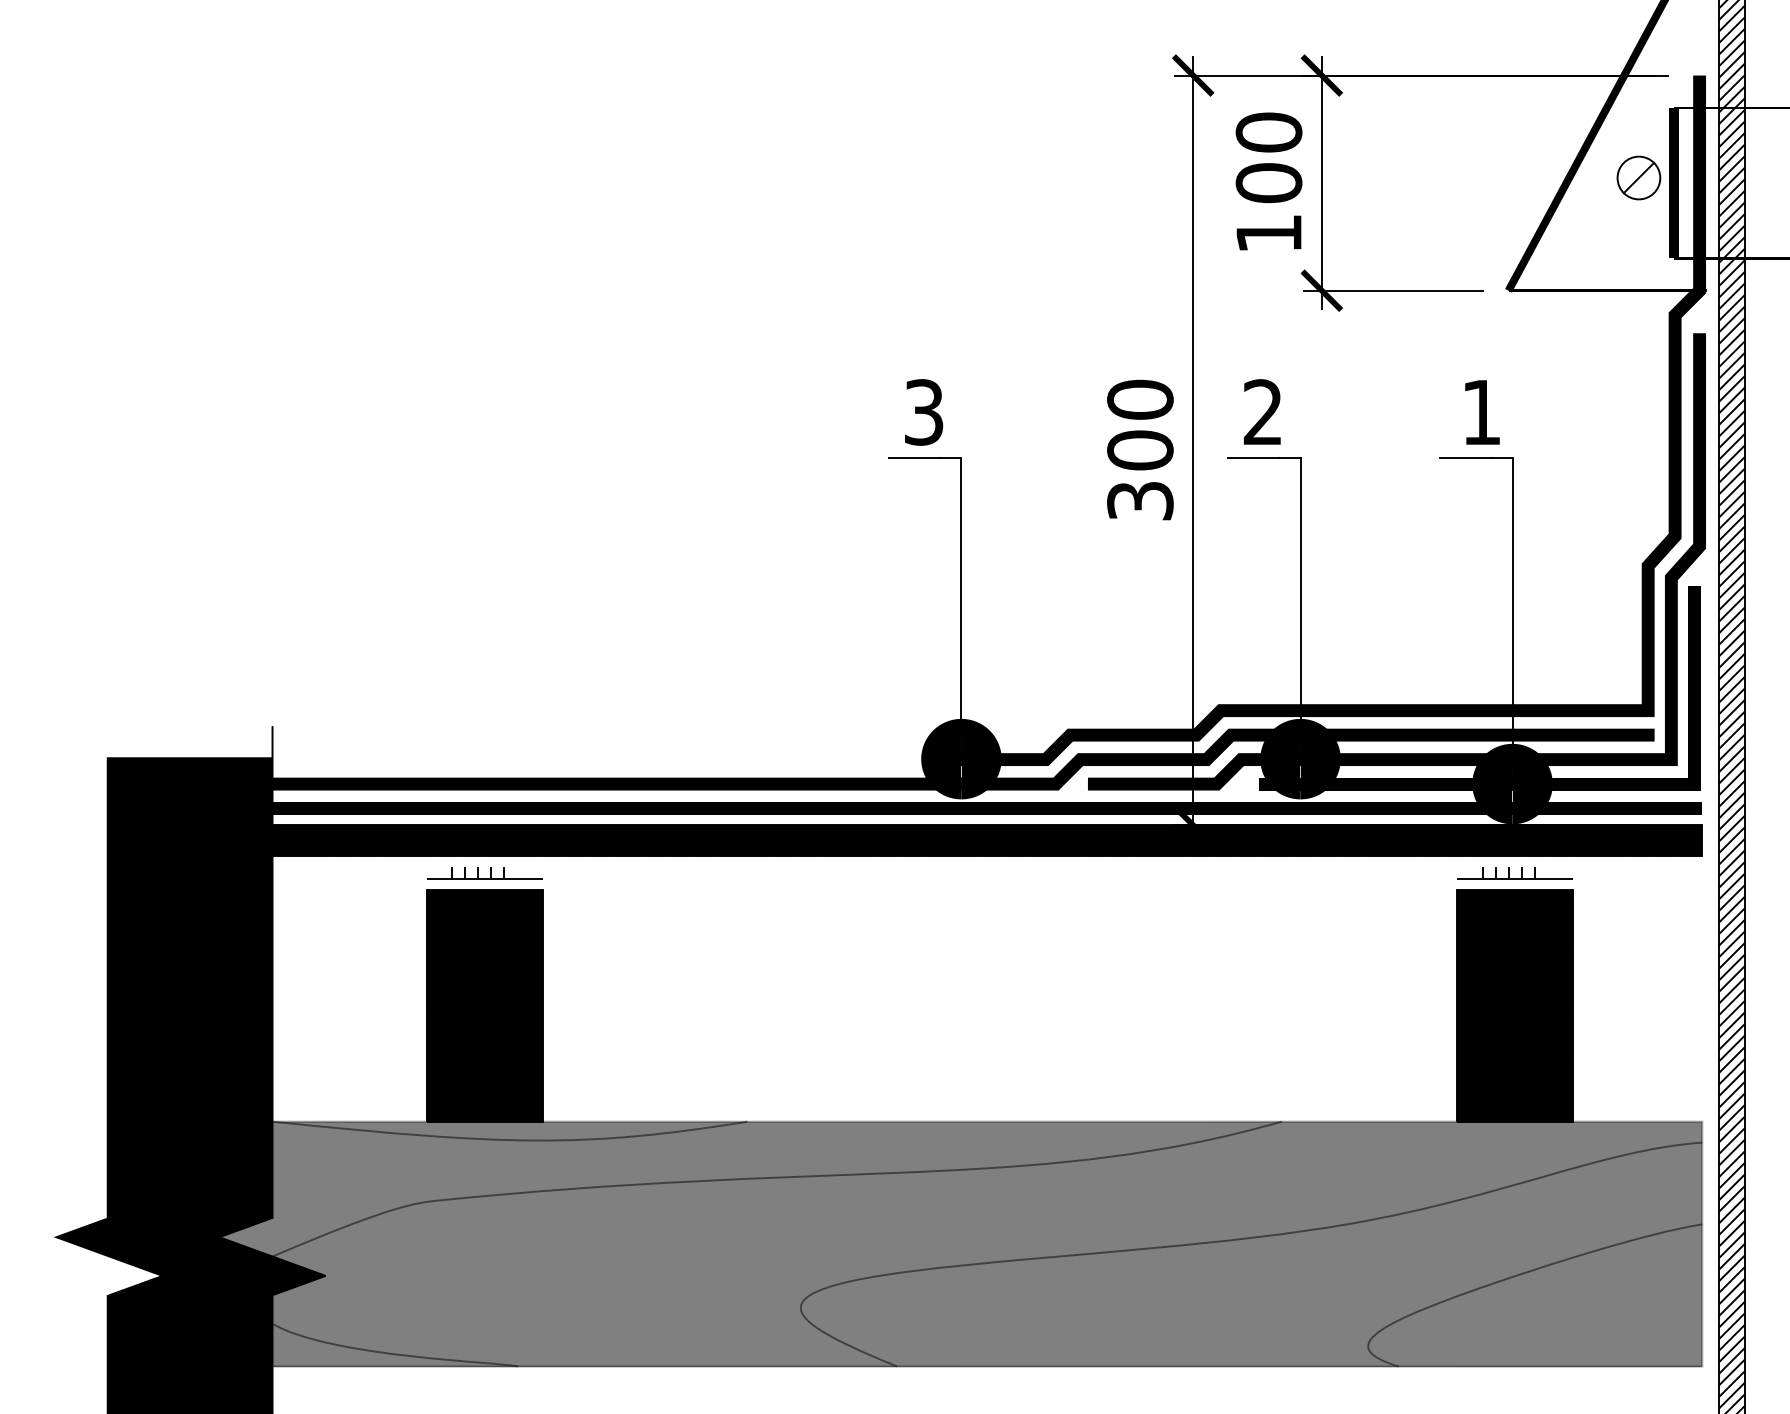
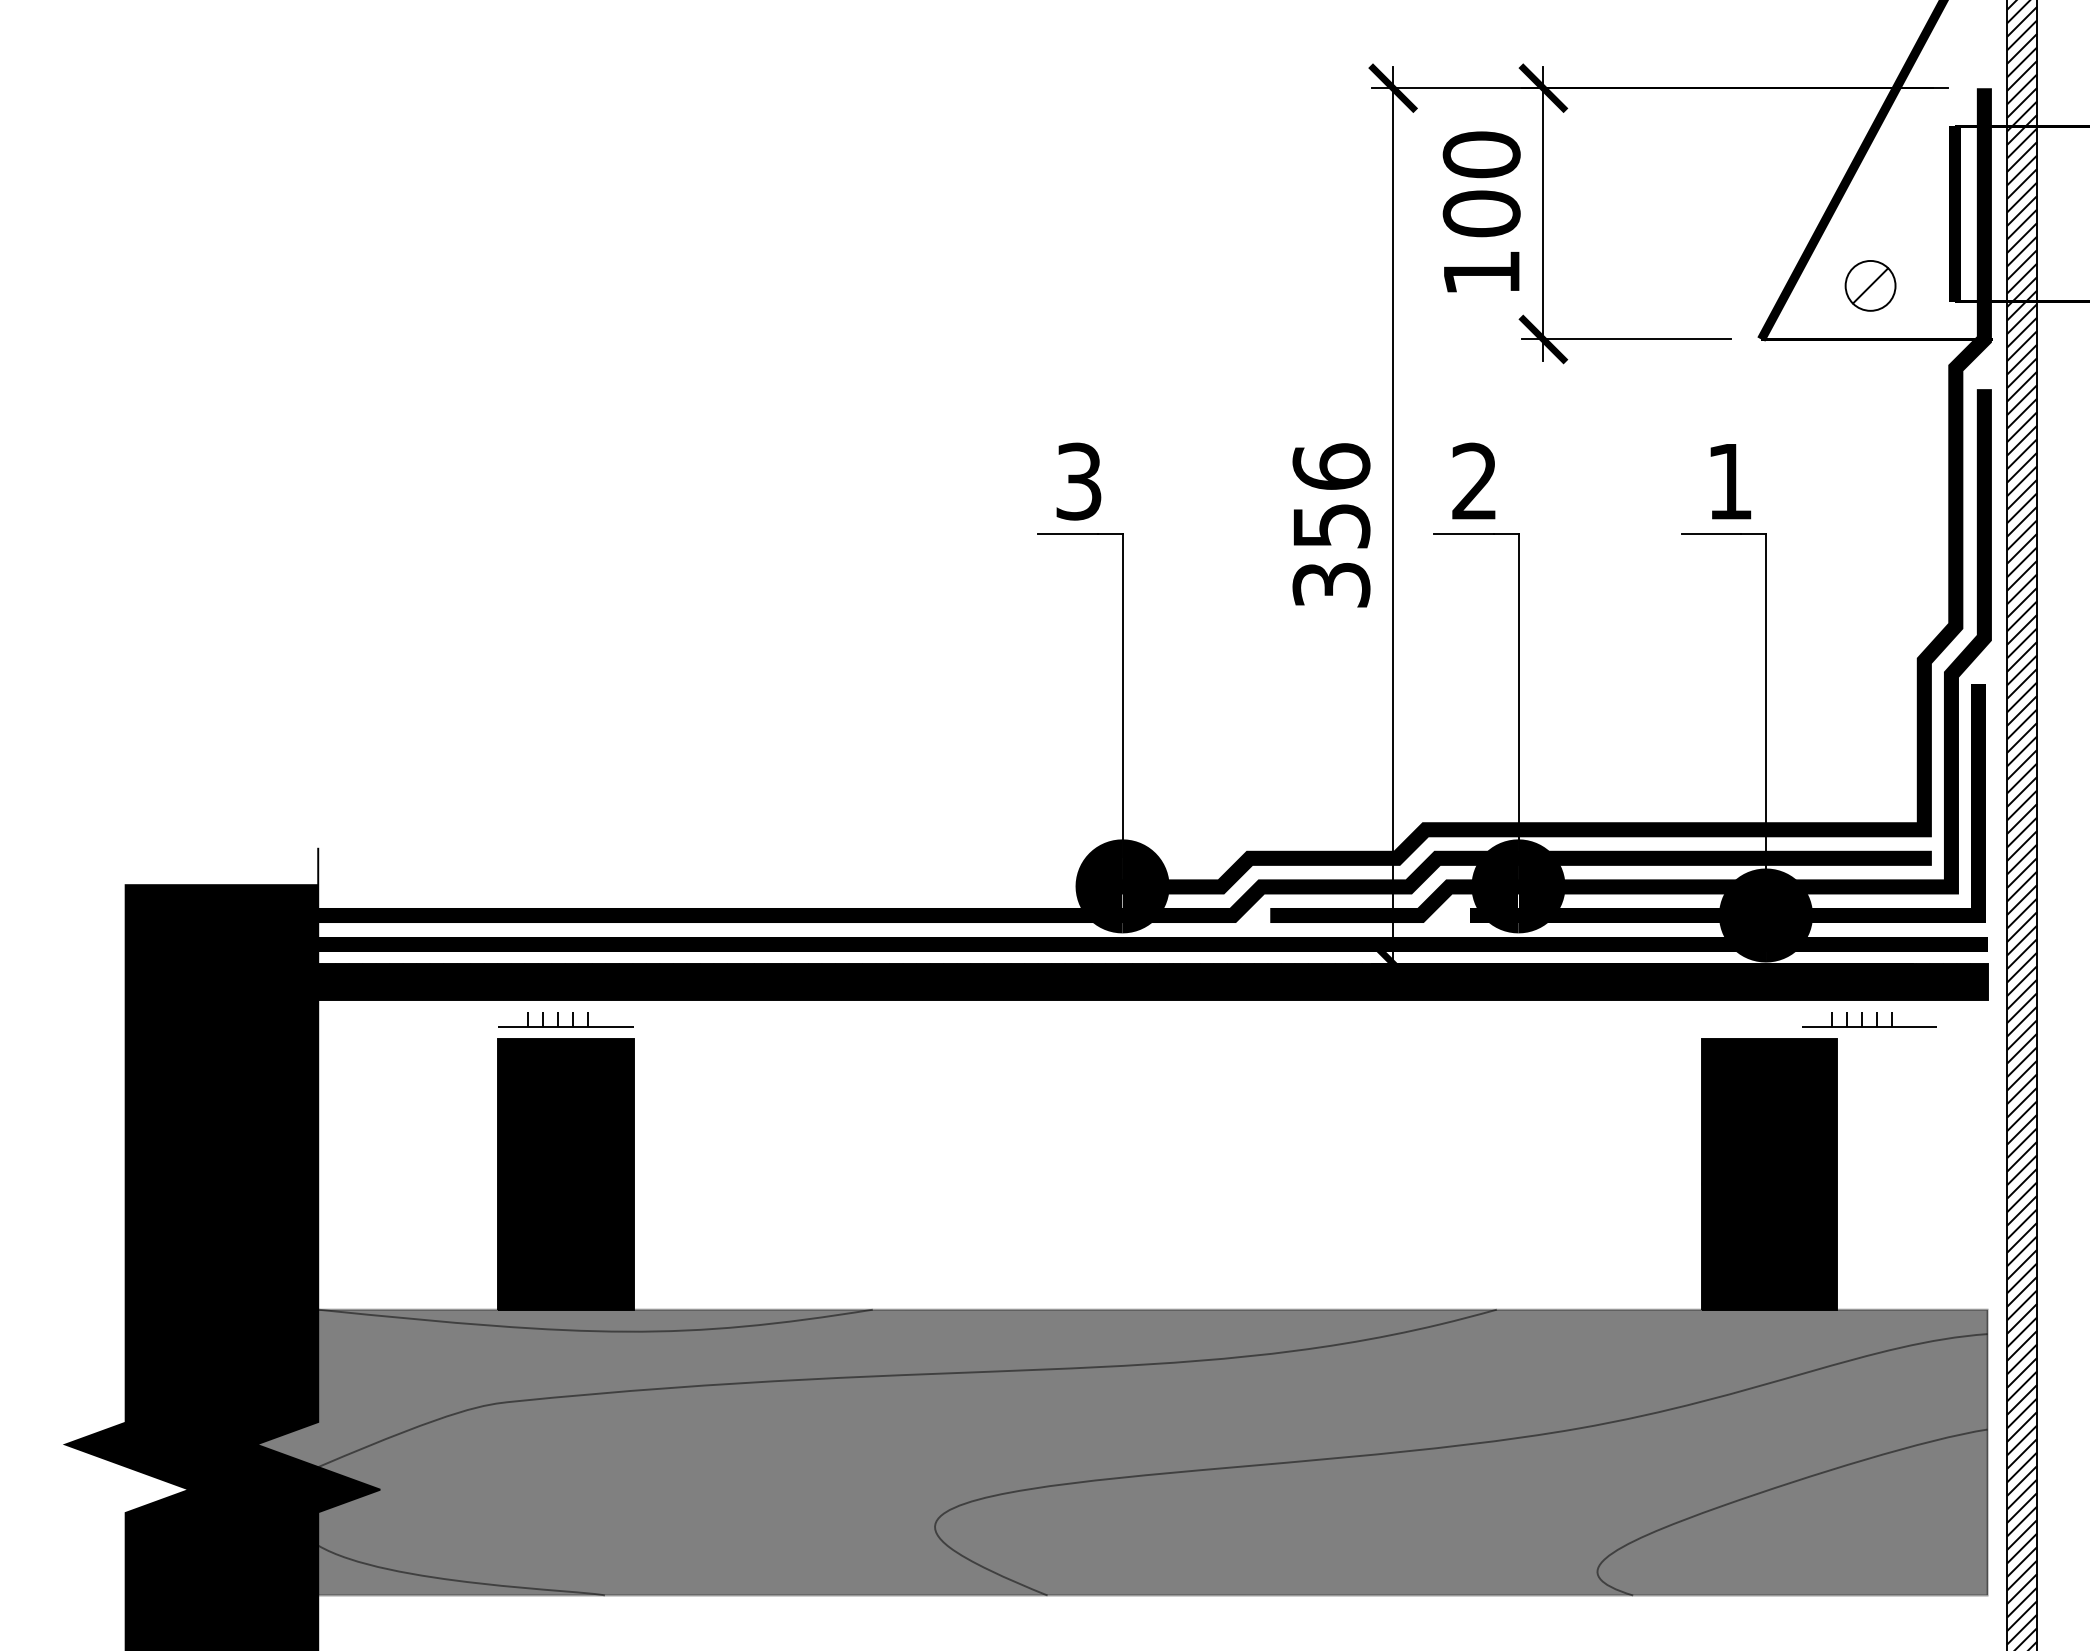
part: (1638, 177) -> (1870, 285), moved
text: (1140, 425) -> (1331, 496), 300 -> 356
part: (1509, 873) -> (1862, 1019), moved

